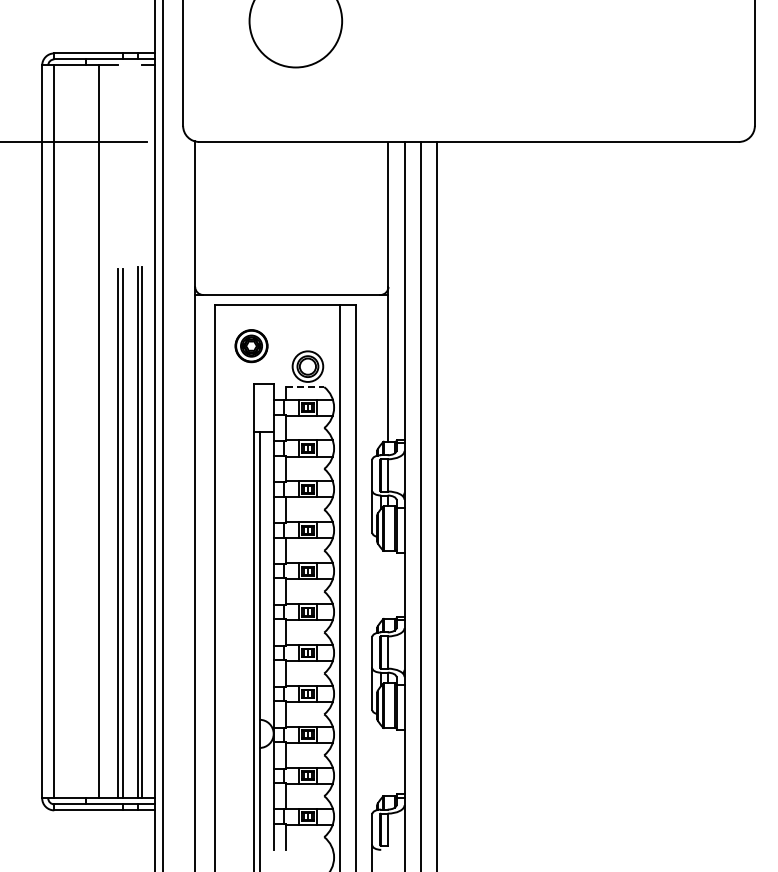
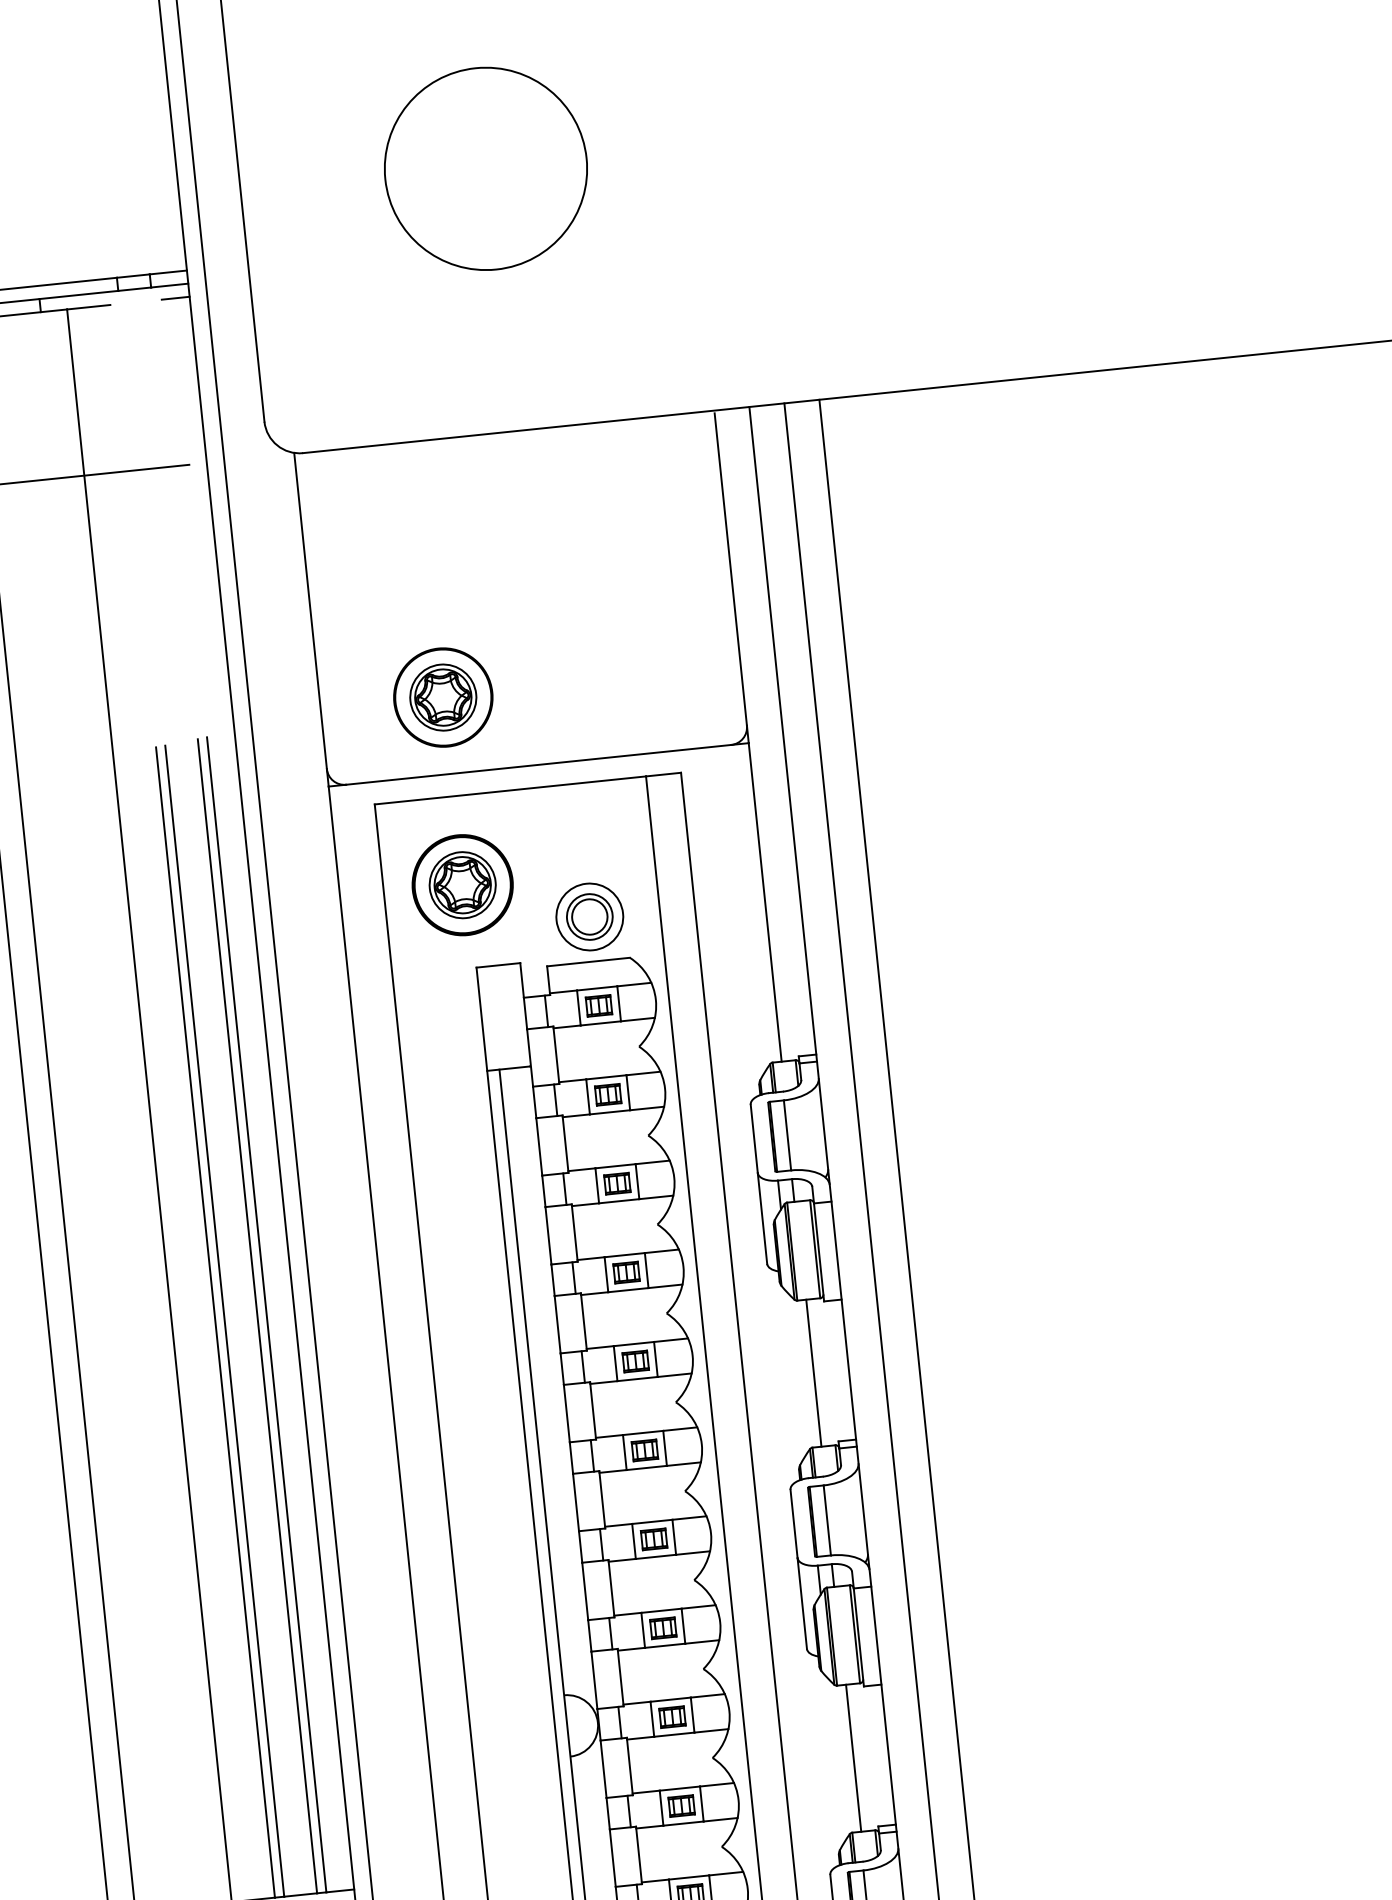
part: (251, 259) -> (443, 696), added
part: (251, 345) -> (462, 883), size x1.43
line: (305, 387) -> (589, 962), dashed -> solid
line: (388, 584) -> (813, 1372), added
line: (388, 761) -> (853, 1757), added

